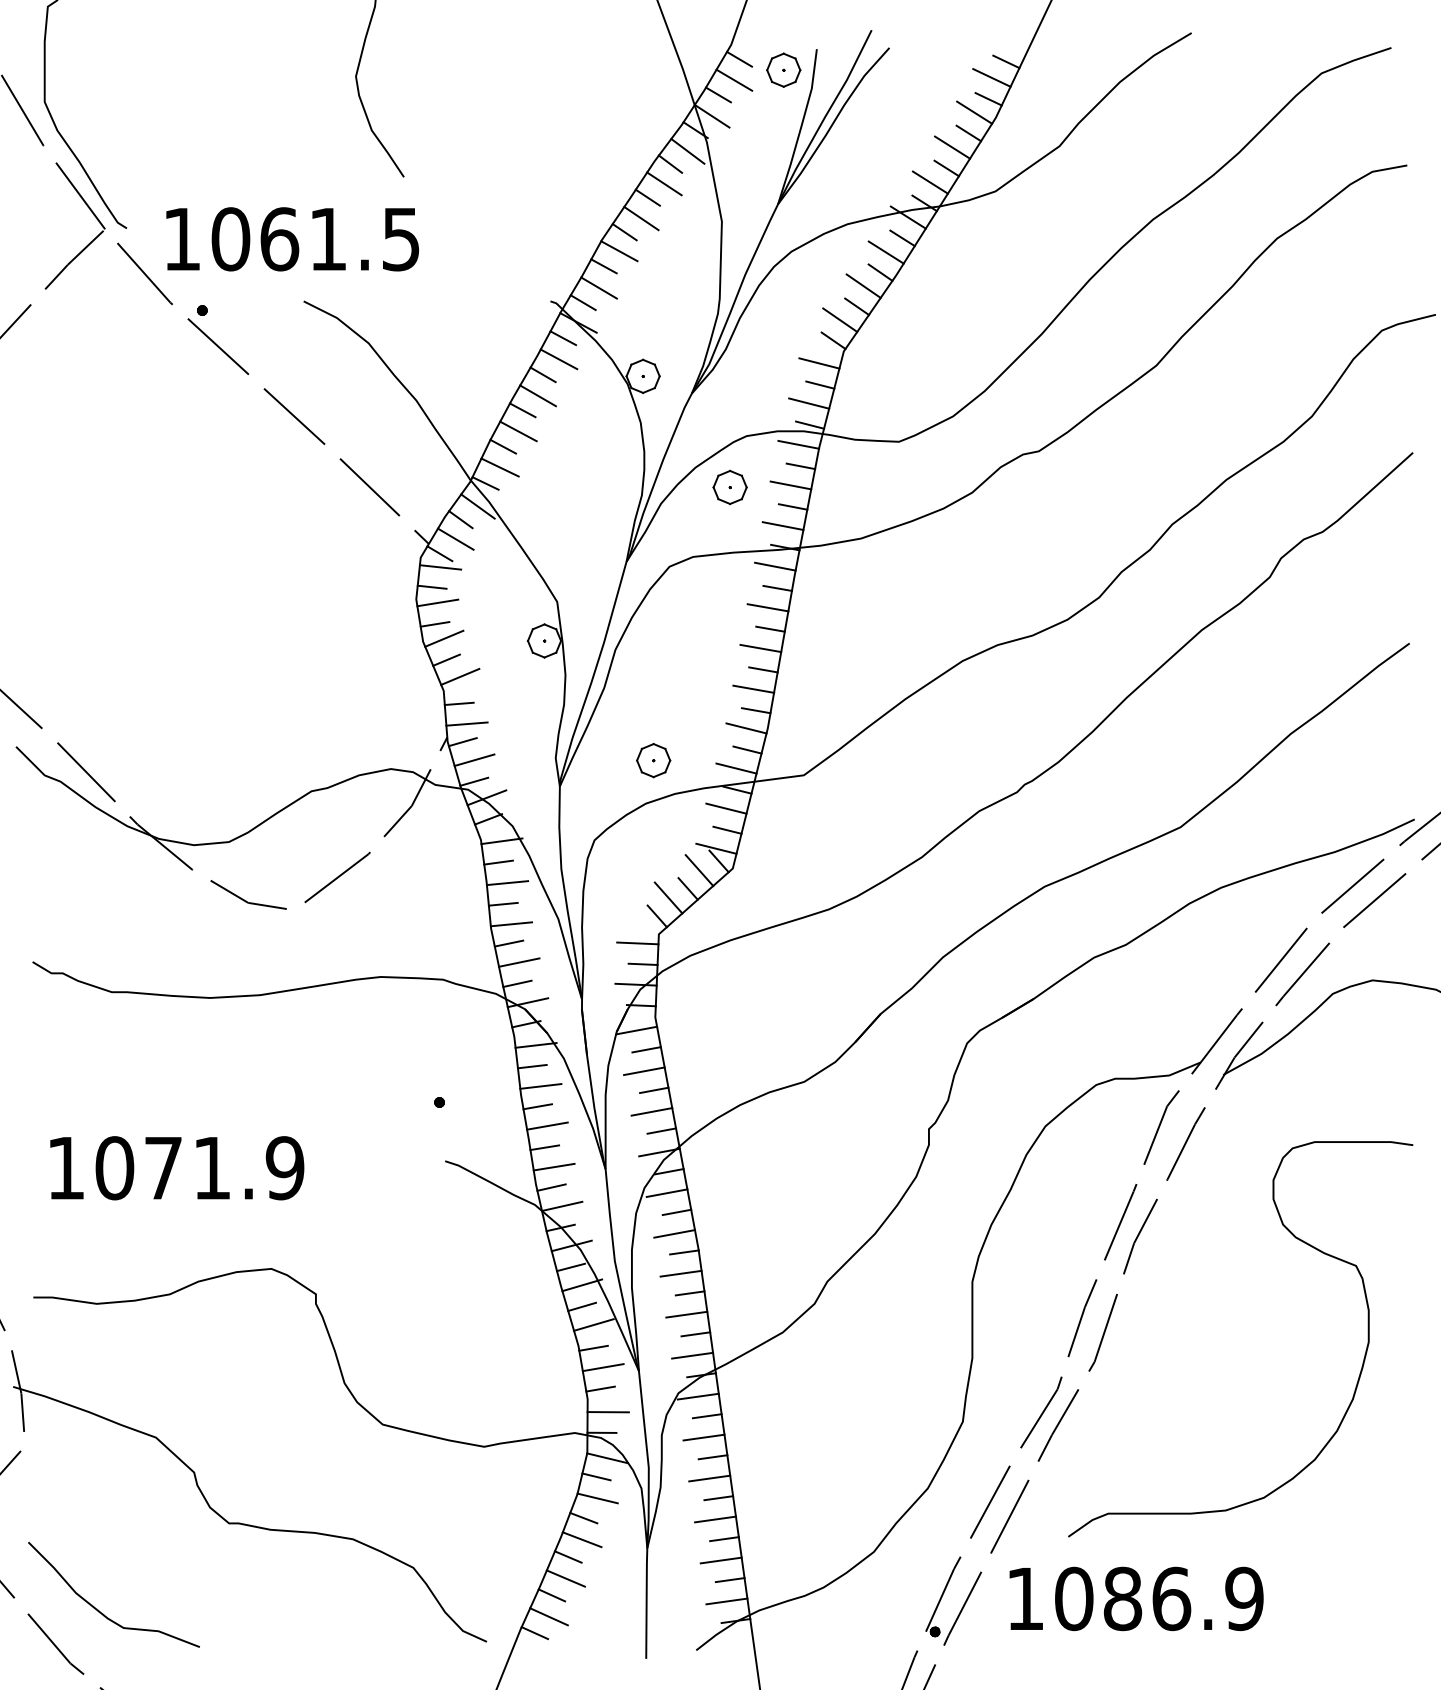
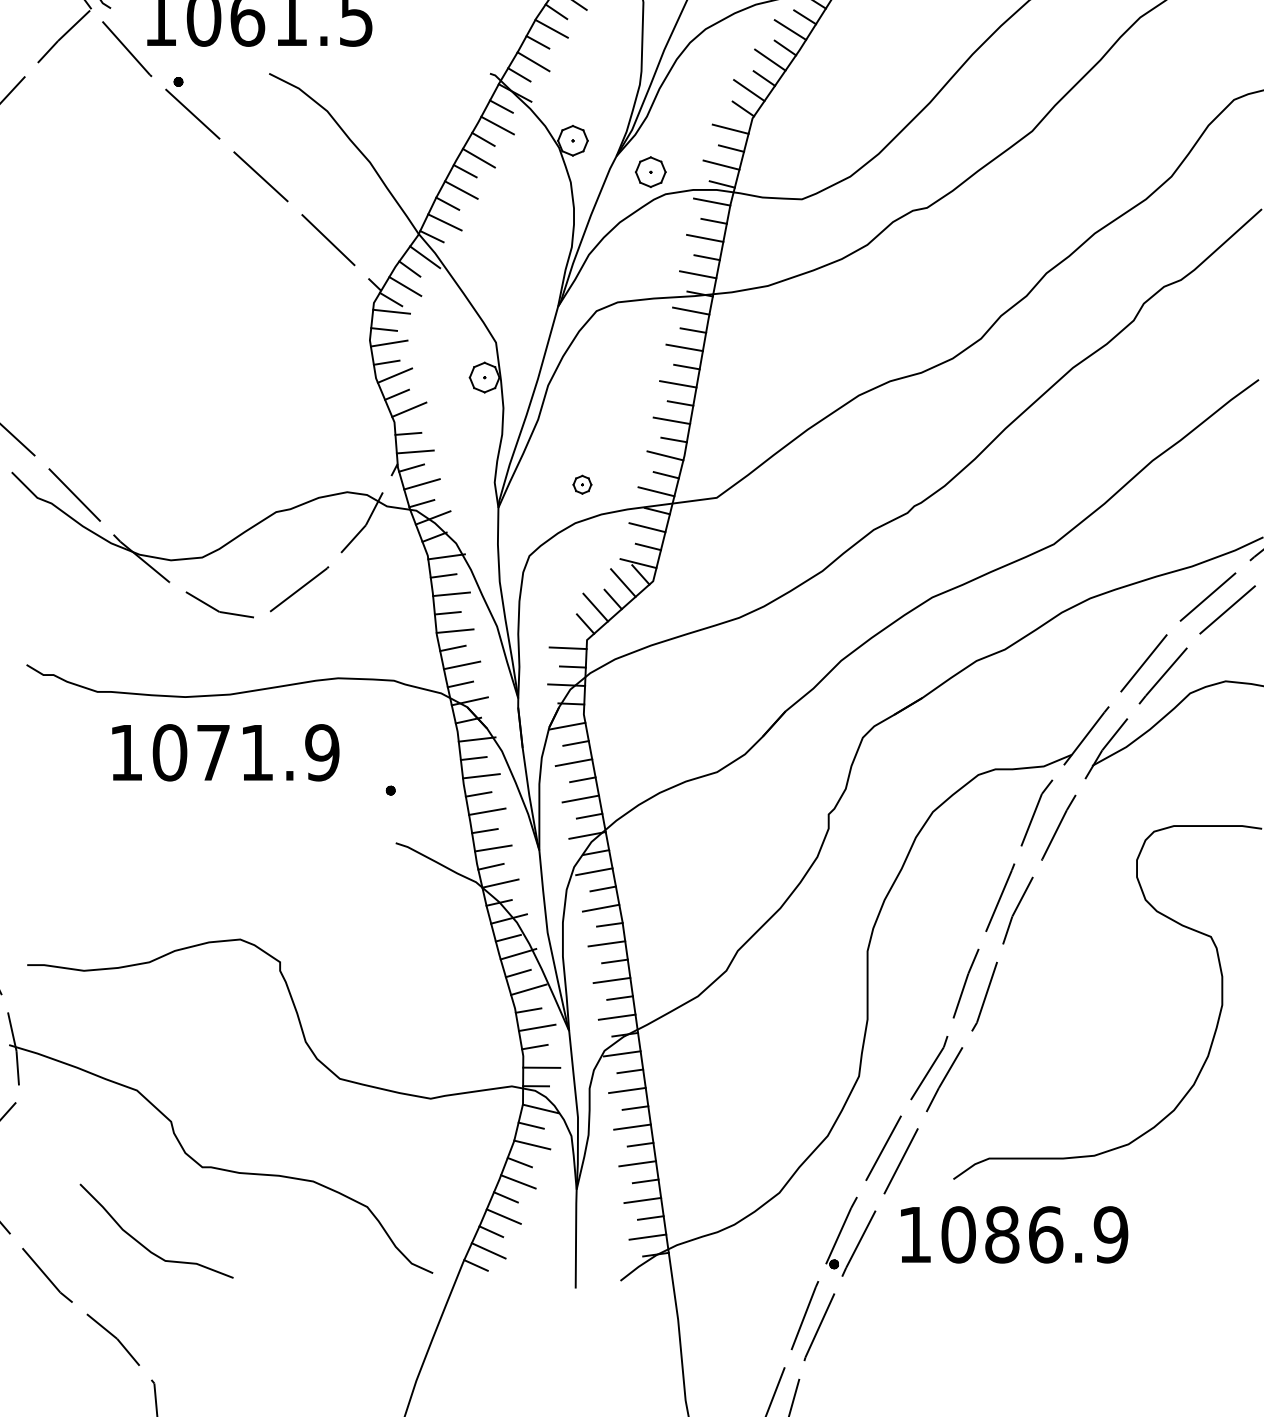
part: (729, 486) -> (650, 171), moved
part: (653, 760) -> (582, 484), size x0.6
text: (177, 1168) -> (226, 753), moved
curve: (98, 1609) -> (142, 1244), moved

